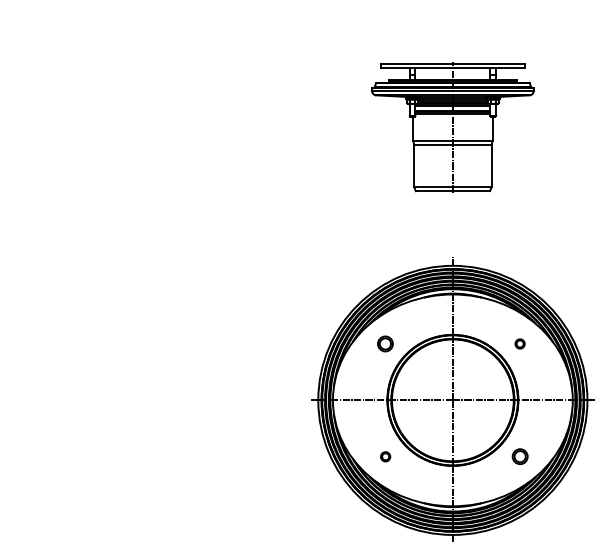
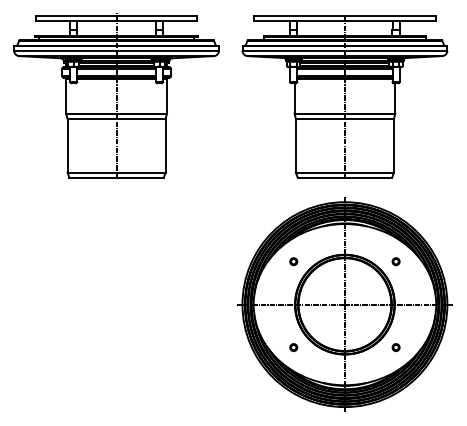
part: (152, 126) -> (116, 96), added
part: (452, 127) -> (344, 96), size x1.67
part: (385, 343) -> (293, 261), size x0.62
part: (519, 456) -> (395, 347), size x0.62

